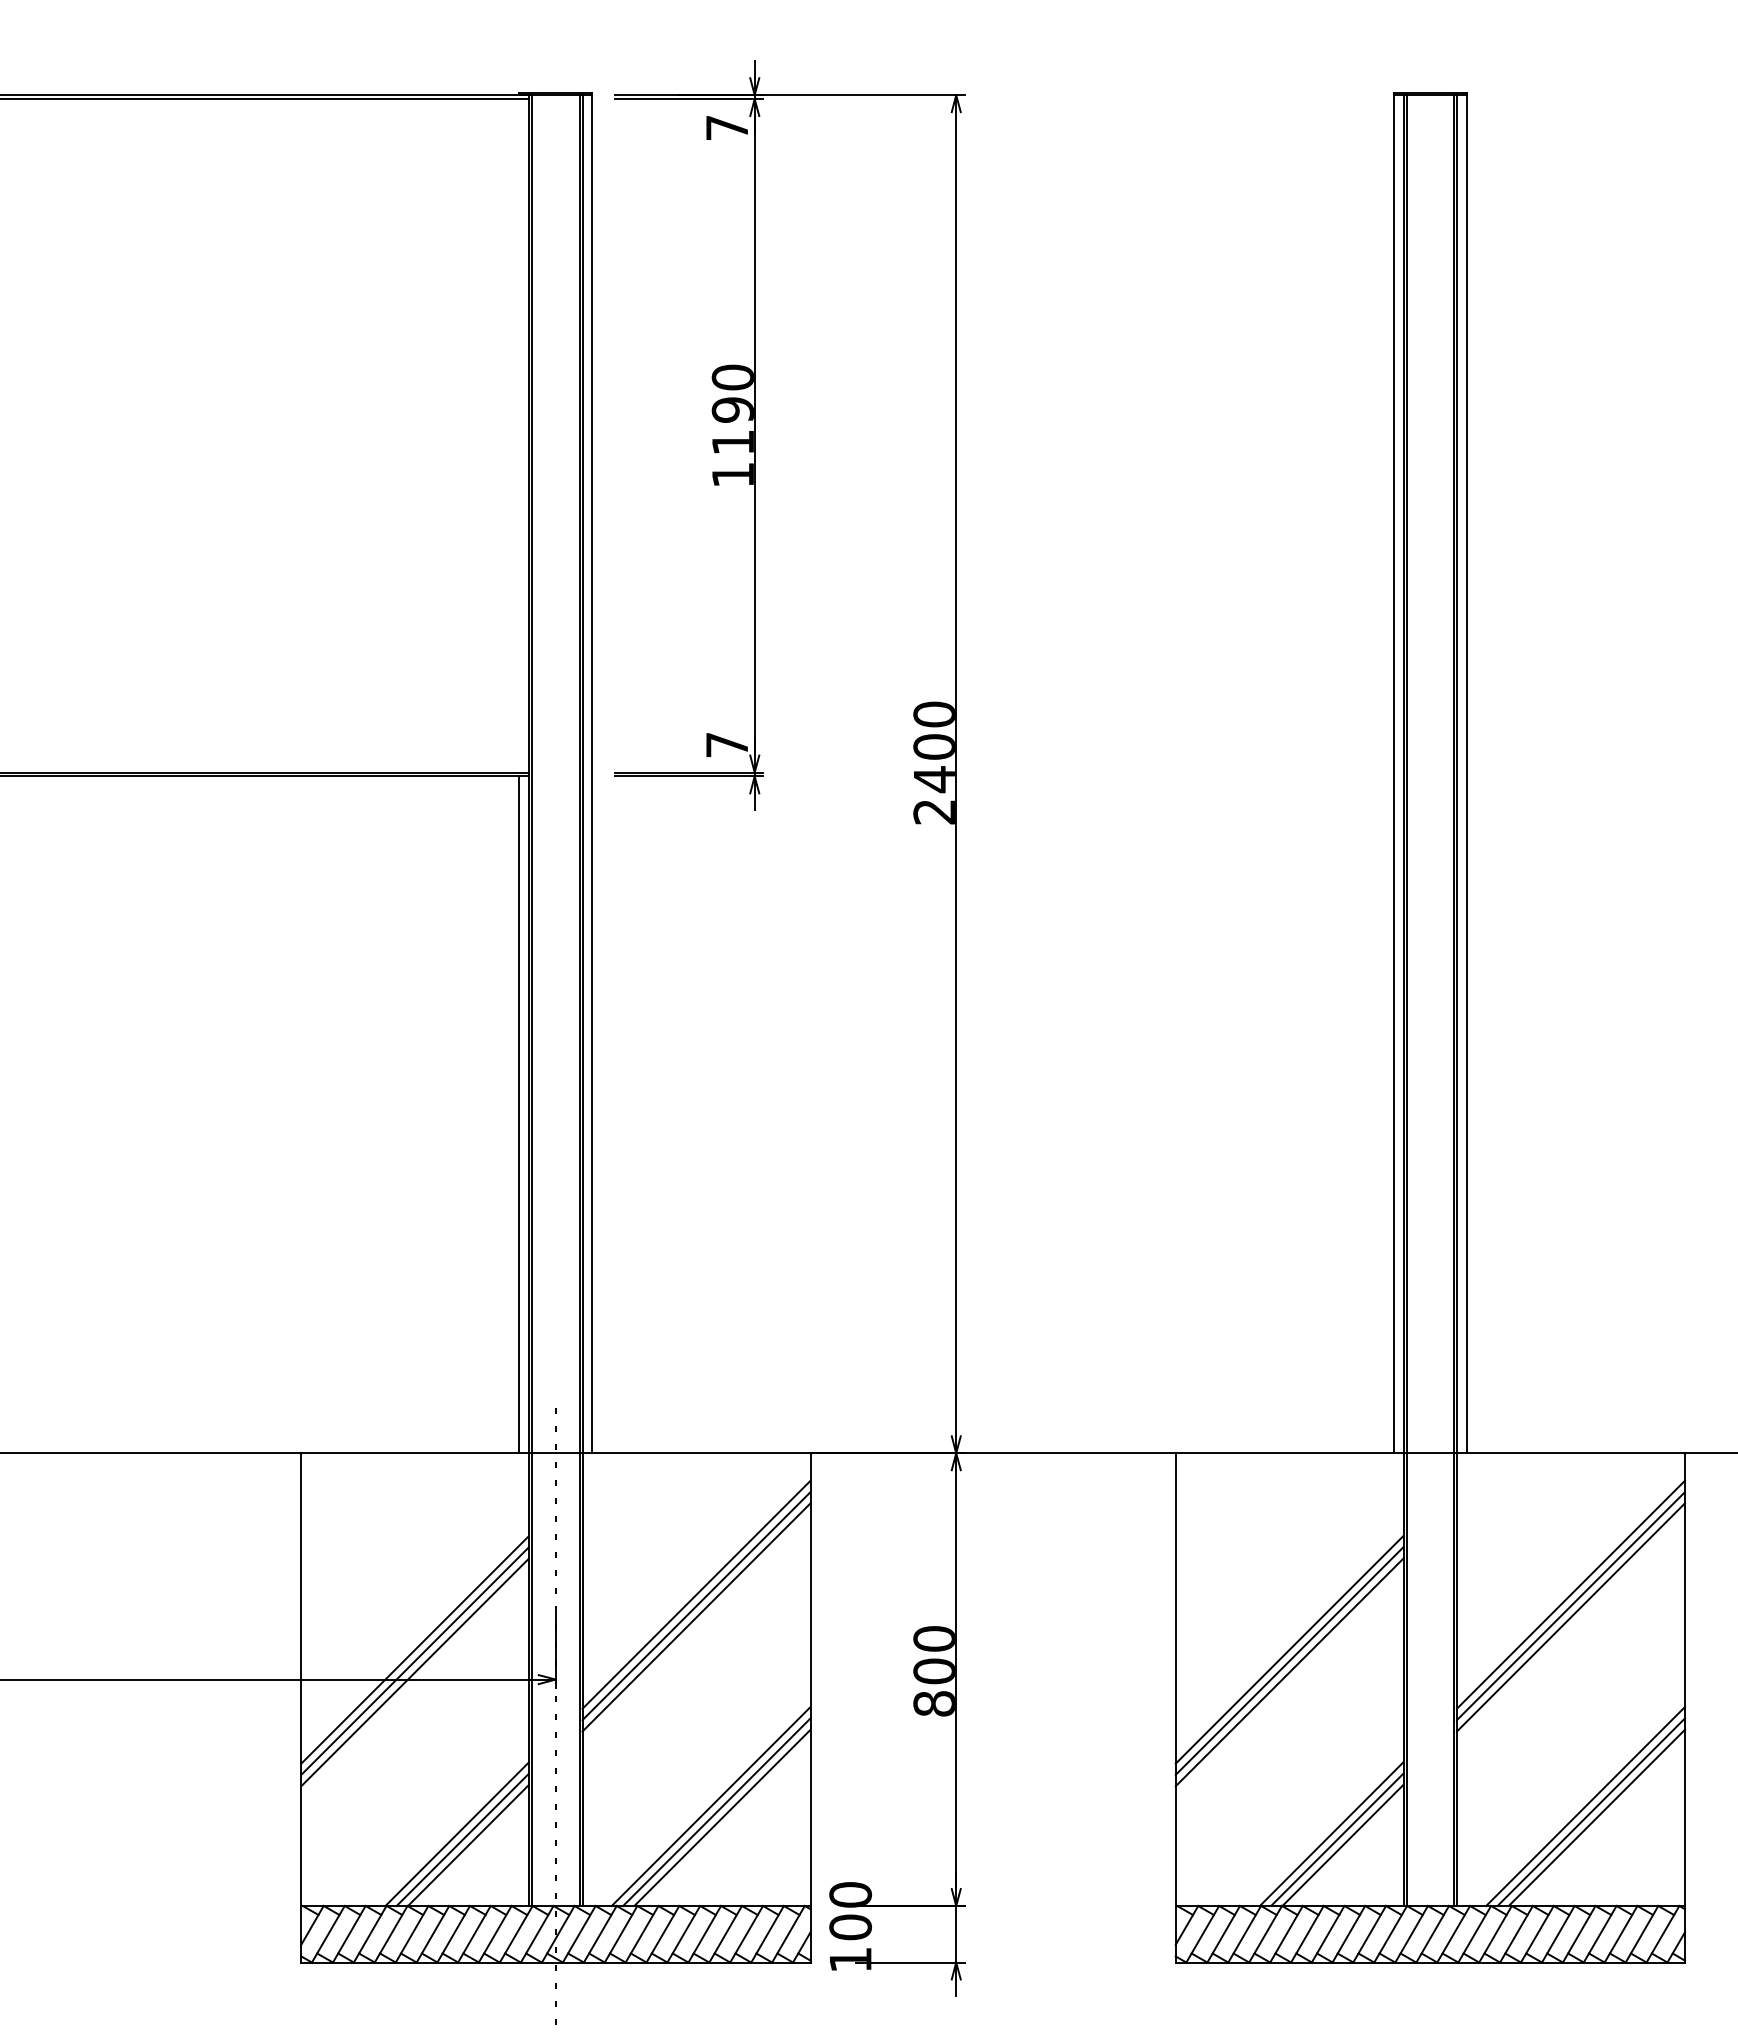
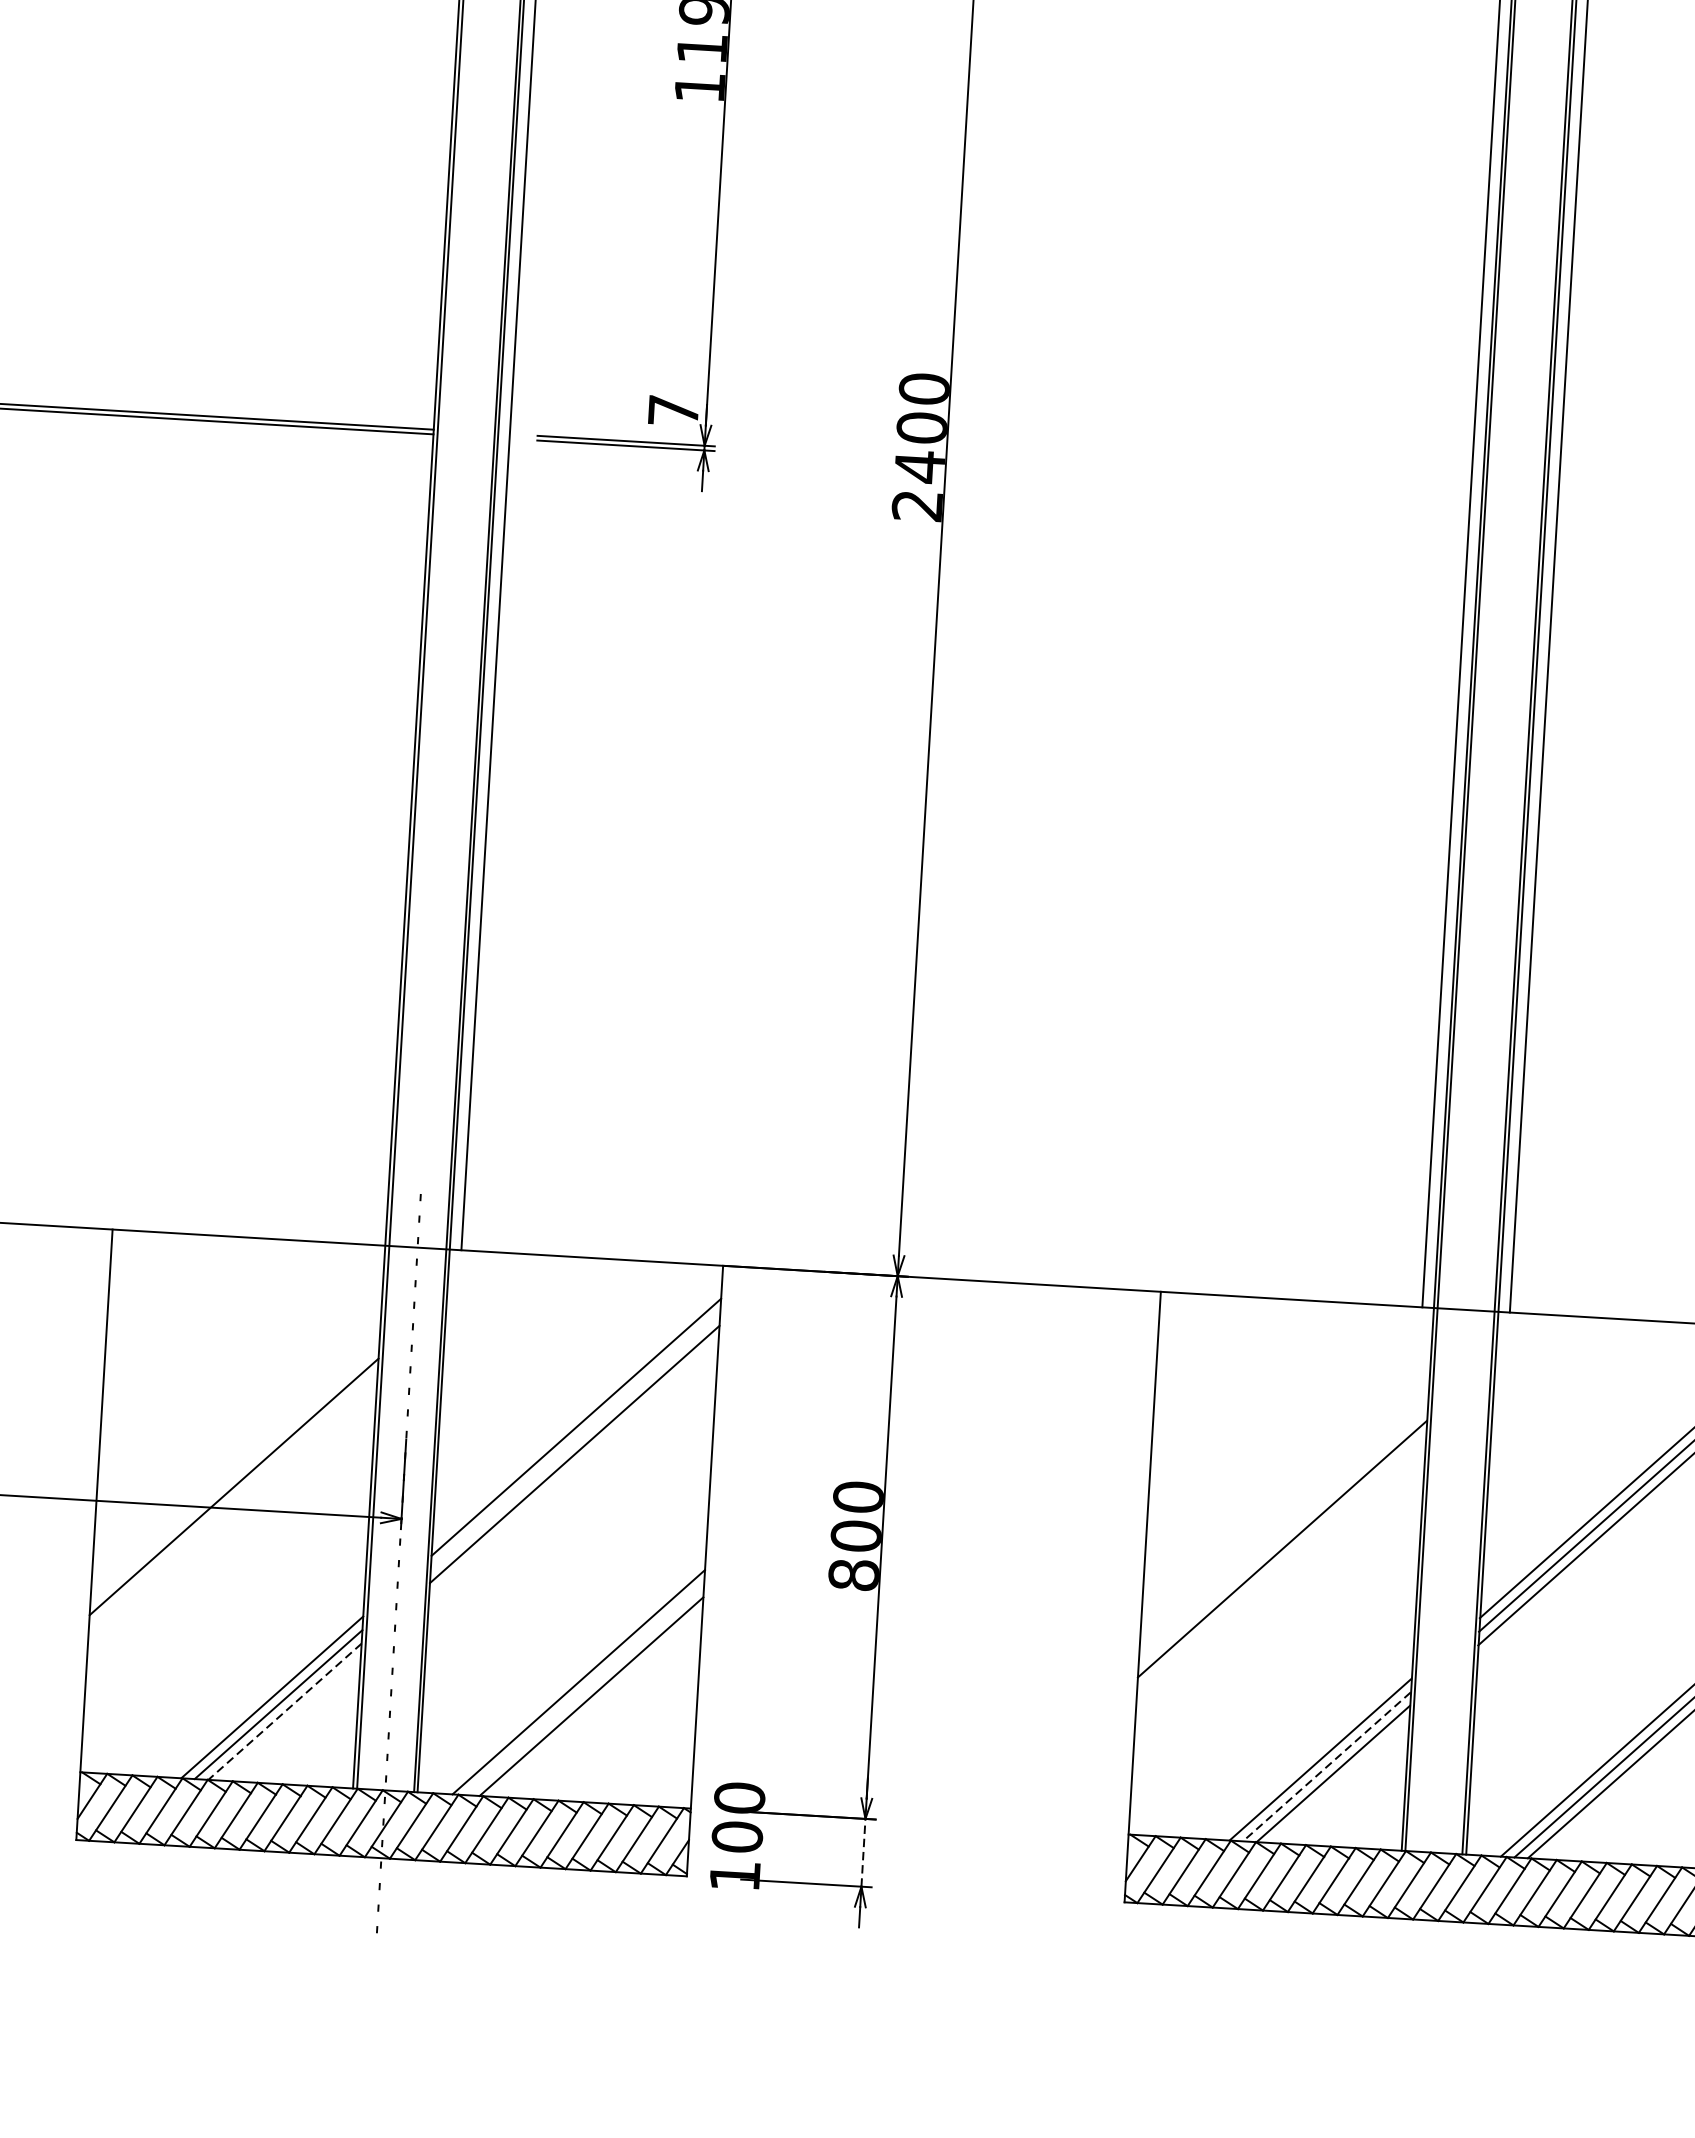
line: (519, 1114) -> (398, 838), removed
line: (696, 1606) -> (575, 1441), removed
line: (414, 1649) -> (234, 1472), removed
line: (1289, 1649) -> (1283, 1535), removed
line: (414, 1672) -> (232, 1500), removed
line: (1289, 1672) -> (1281, 1562), removed
line: (716, 1811) -> (584, 1688), removed
line: (1336, 1840) -> (1326, 1767), solid -> dashed
line: (468, 1845) -> (285, 1711), solid -> dashed
line: (956, 1933) -> (863, 1851), solid -> dashed

